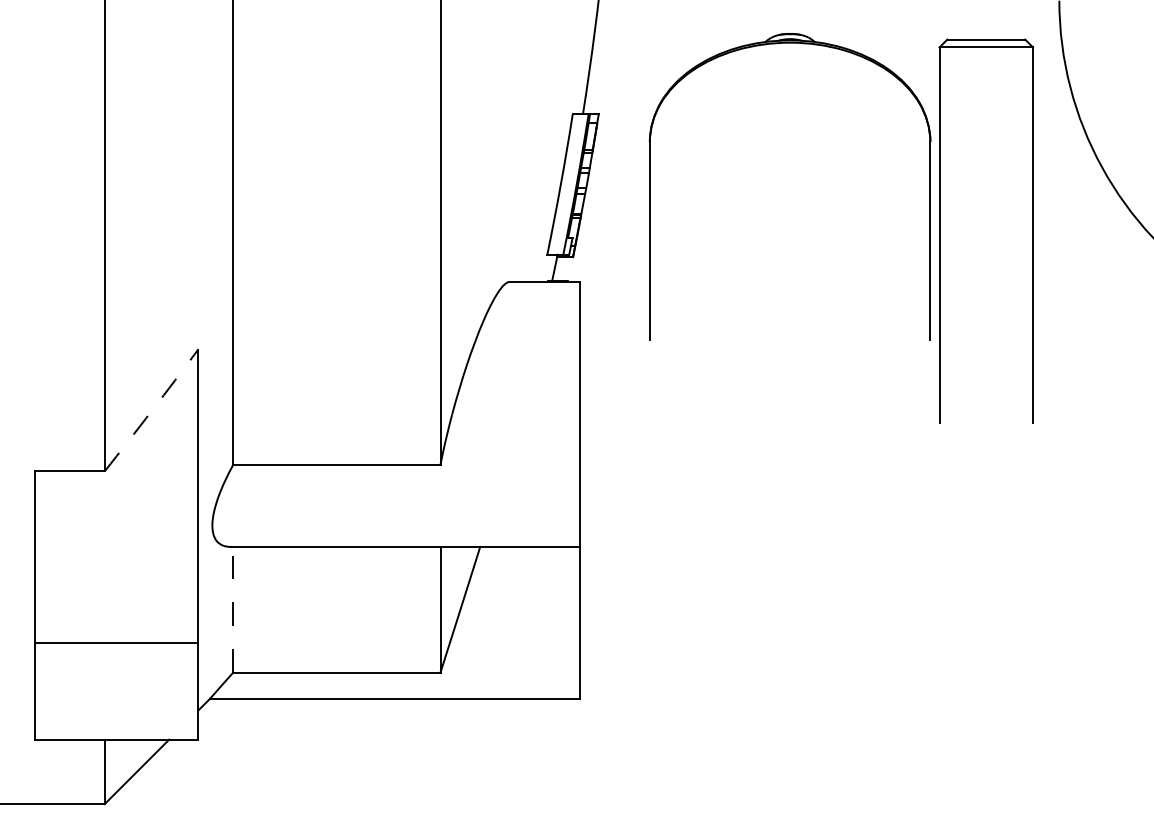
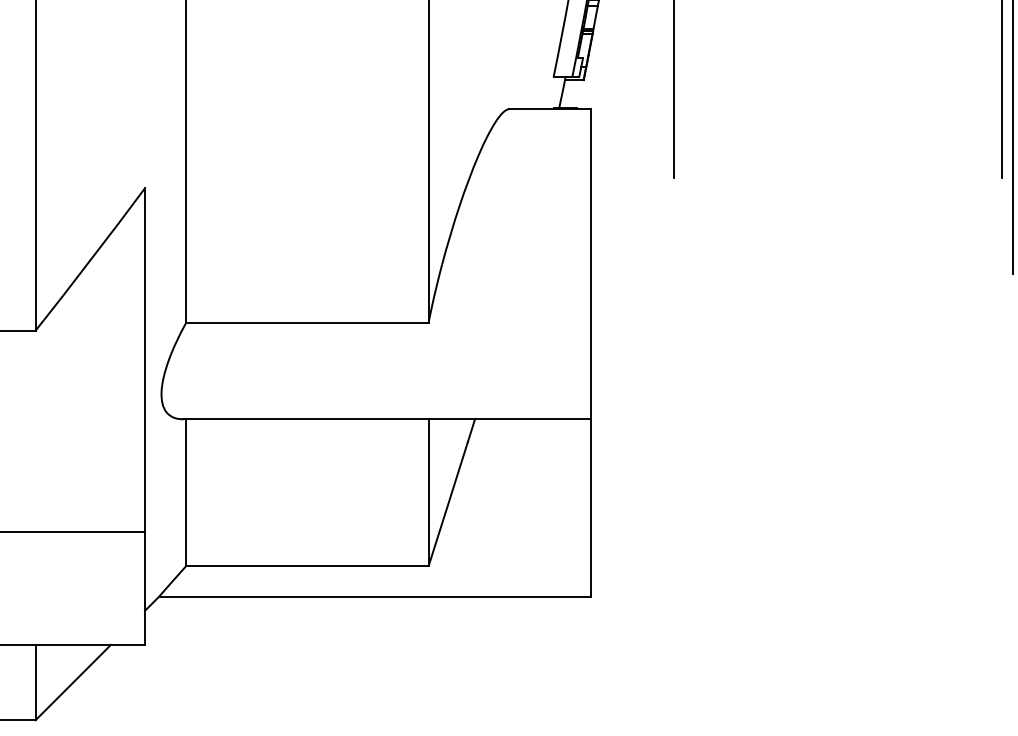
arc: (151, 410) -> (90, 259), dashed -> solid
line: (233, 609) -> (186, 492), dashed -> solid

